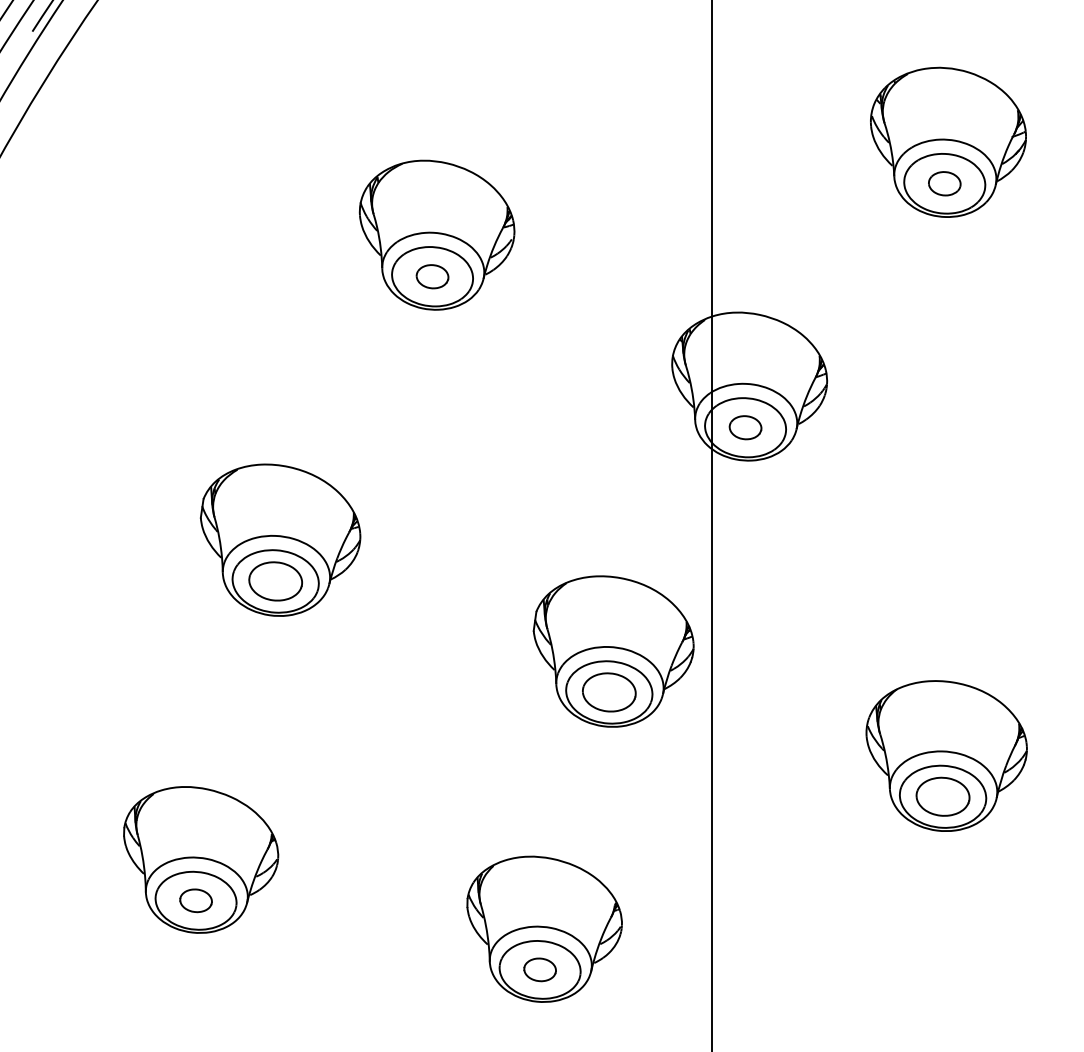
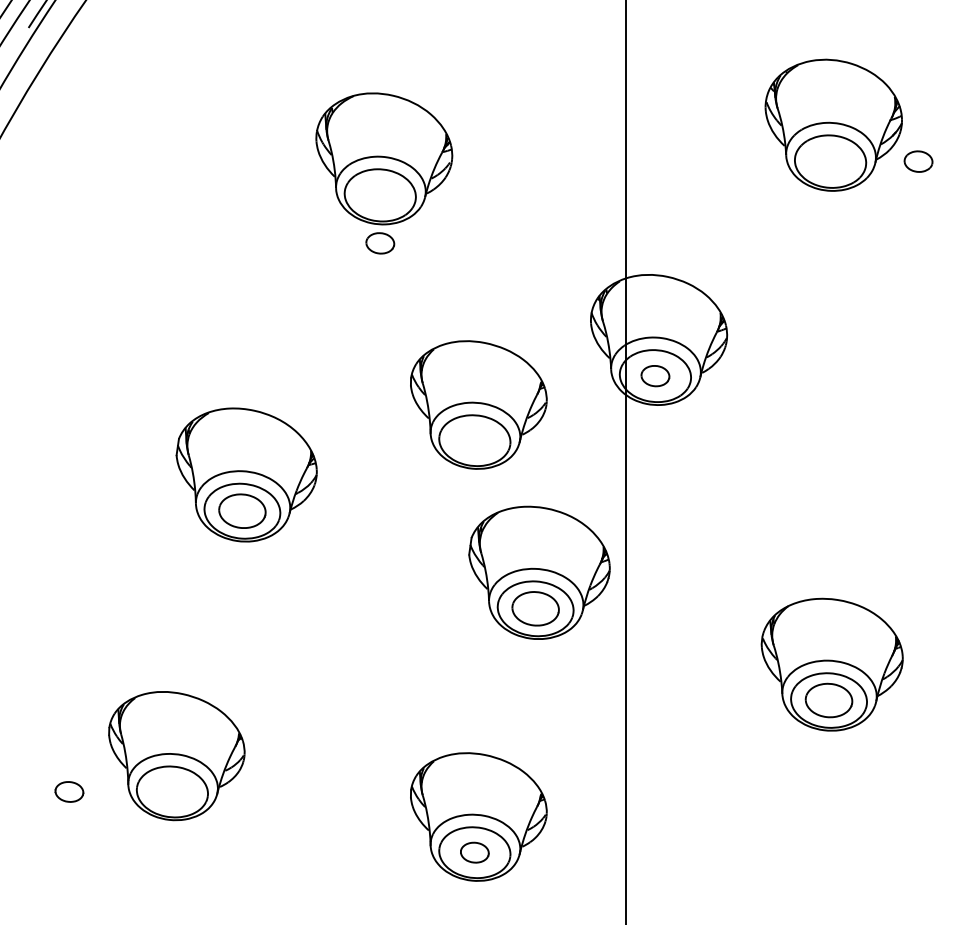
part: (944, 183) -> (918, 161), moved
part: (437, 234) -> (384, 158), moved
part: (544, 460) -> (478, 404), added
part: (196, 900) -> (69, 791), moved

